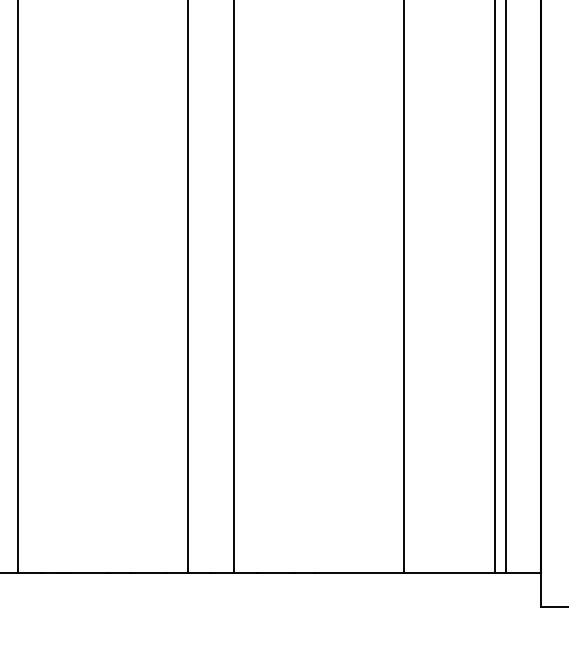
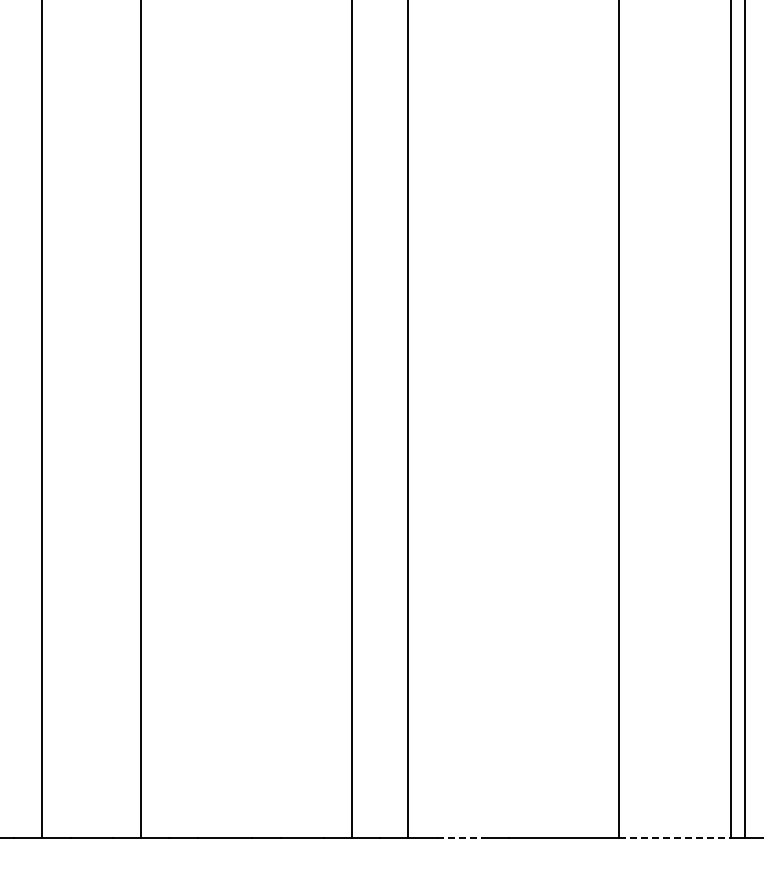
line: (275, 572) -> (459, 837), solid -> dashed
line: (450, 572) -> (675, 837), solid -> dashed

